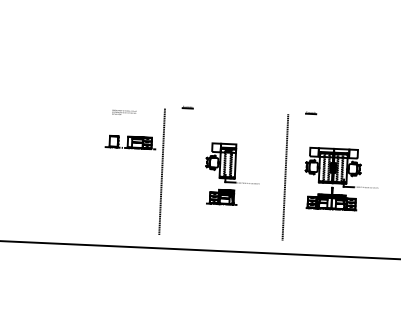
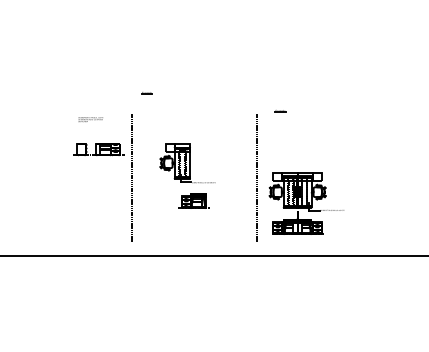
line: (187, 107) -> (146, 93), moved
part: (232, 163) -> (187, 163), moved
part: (341, 179) -> (306, 203), moved

